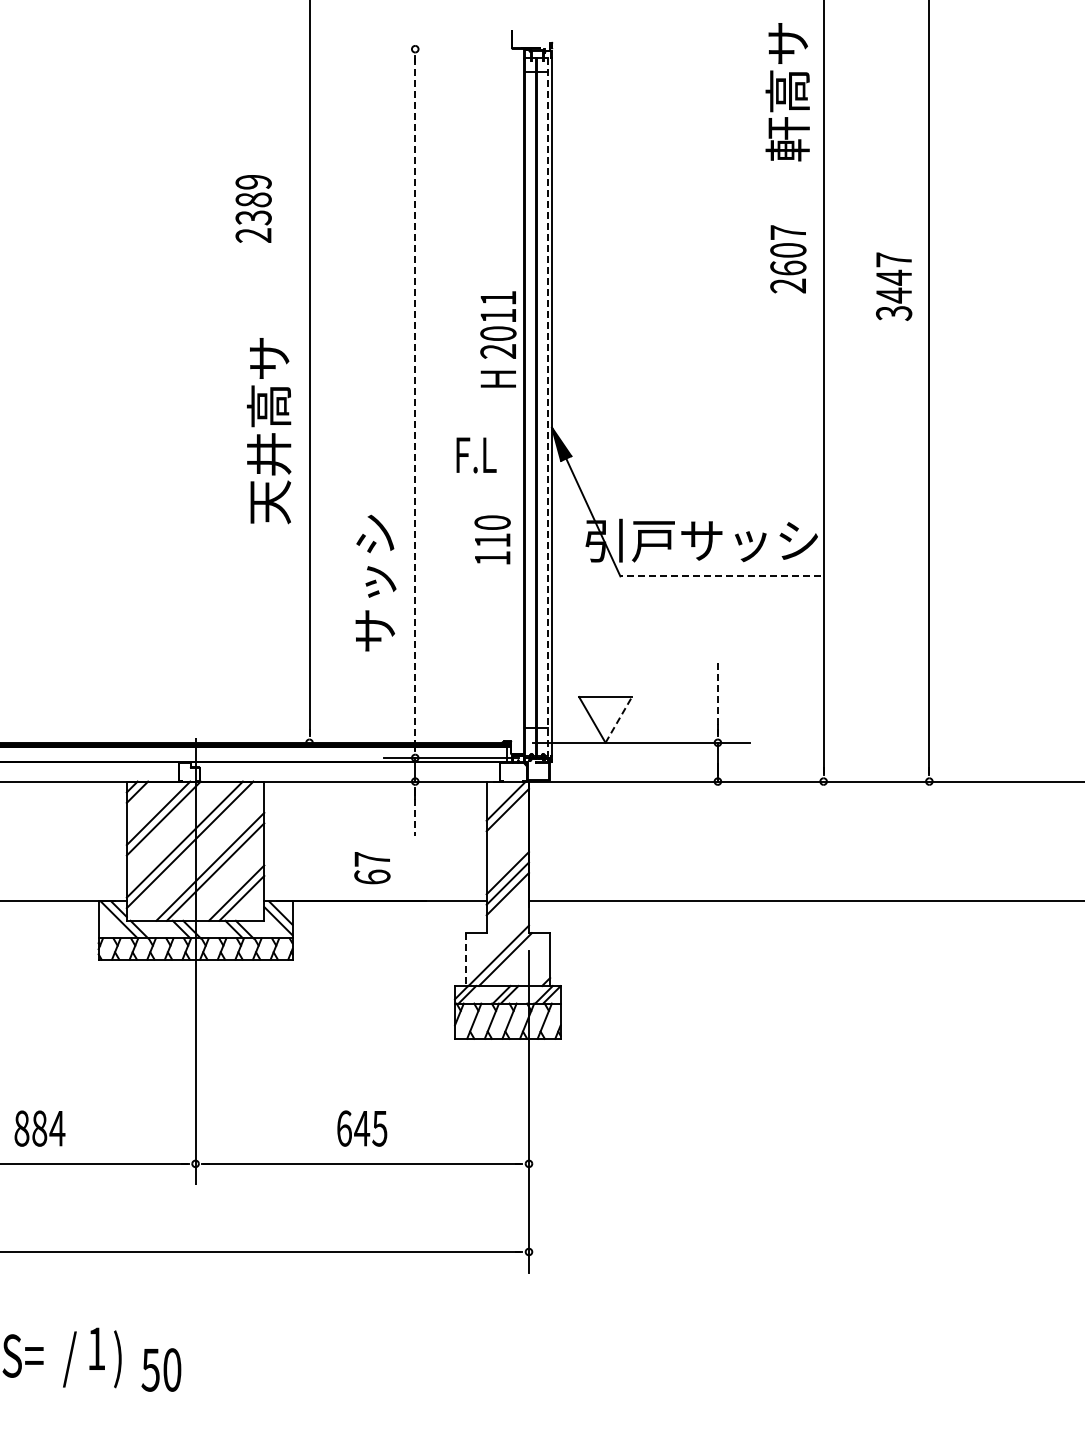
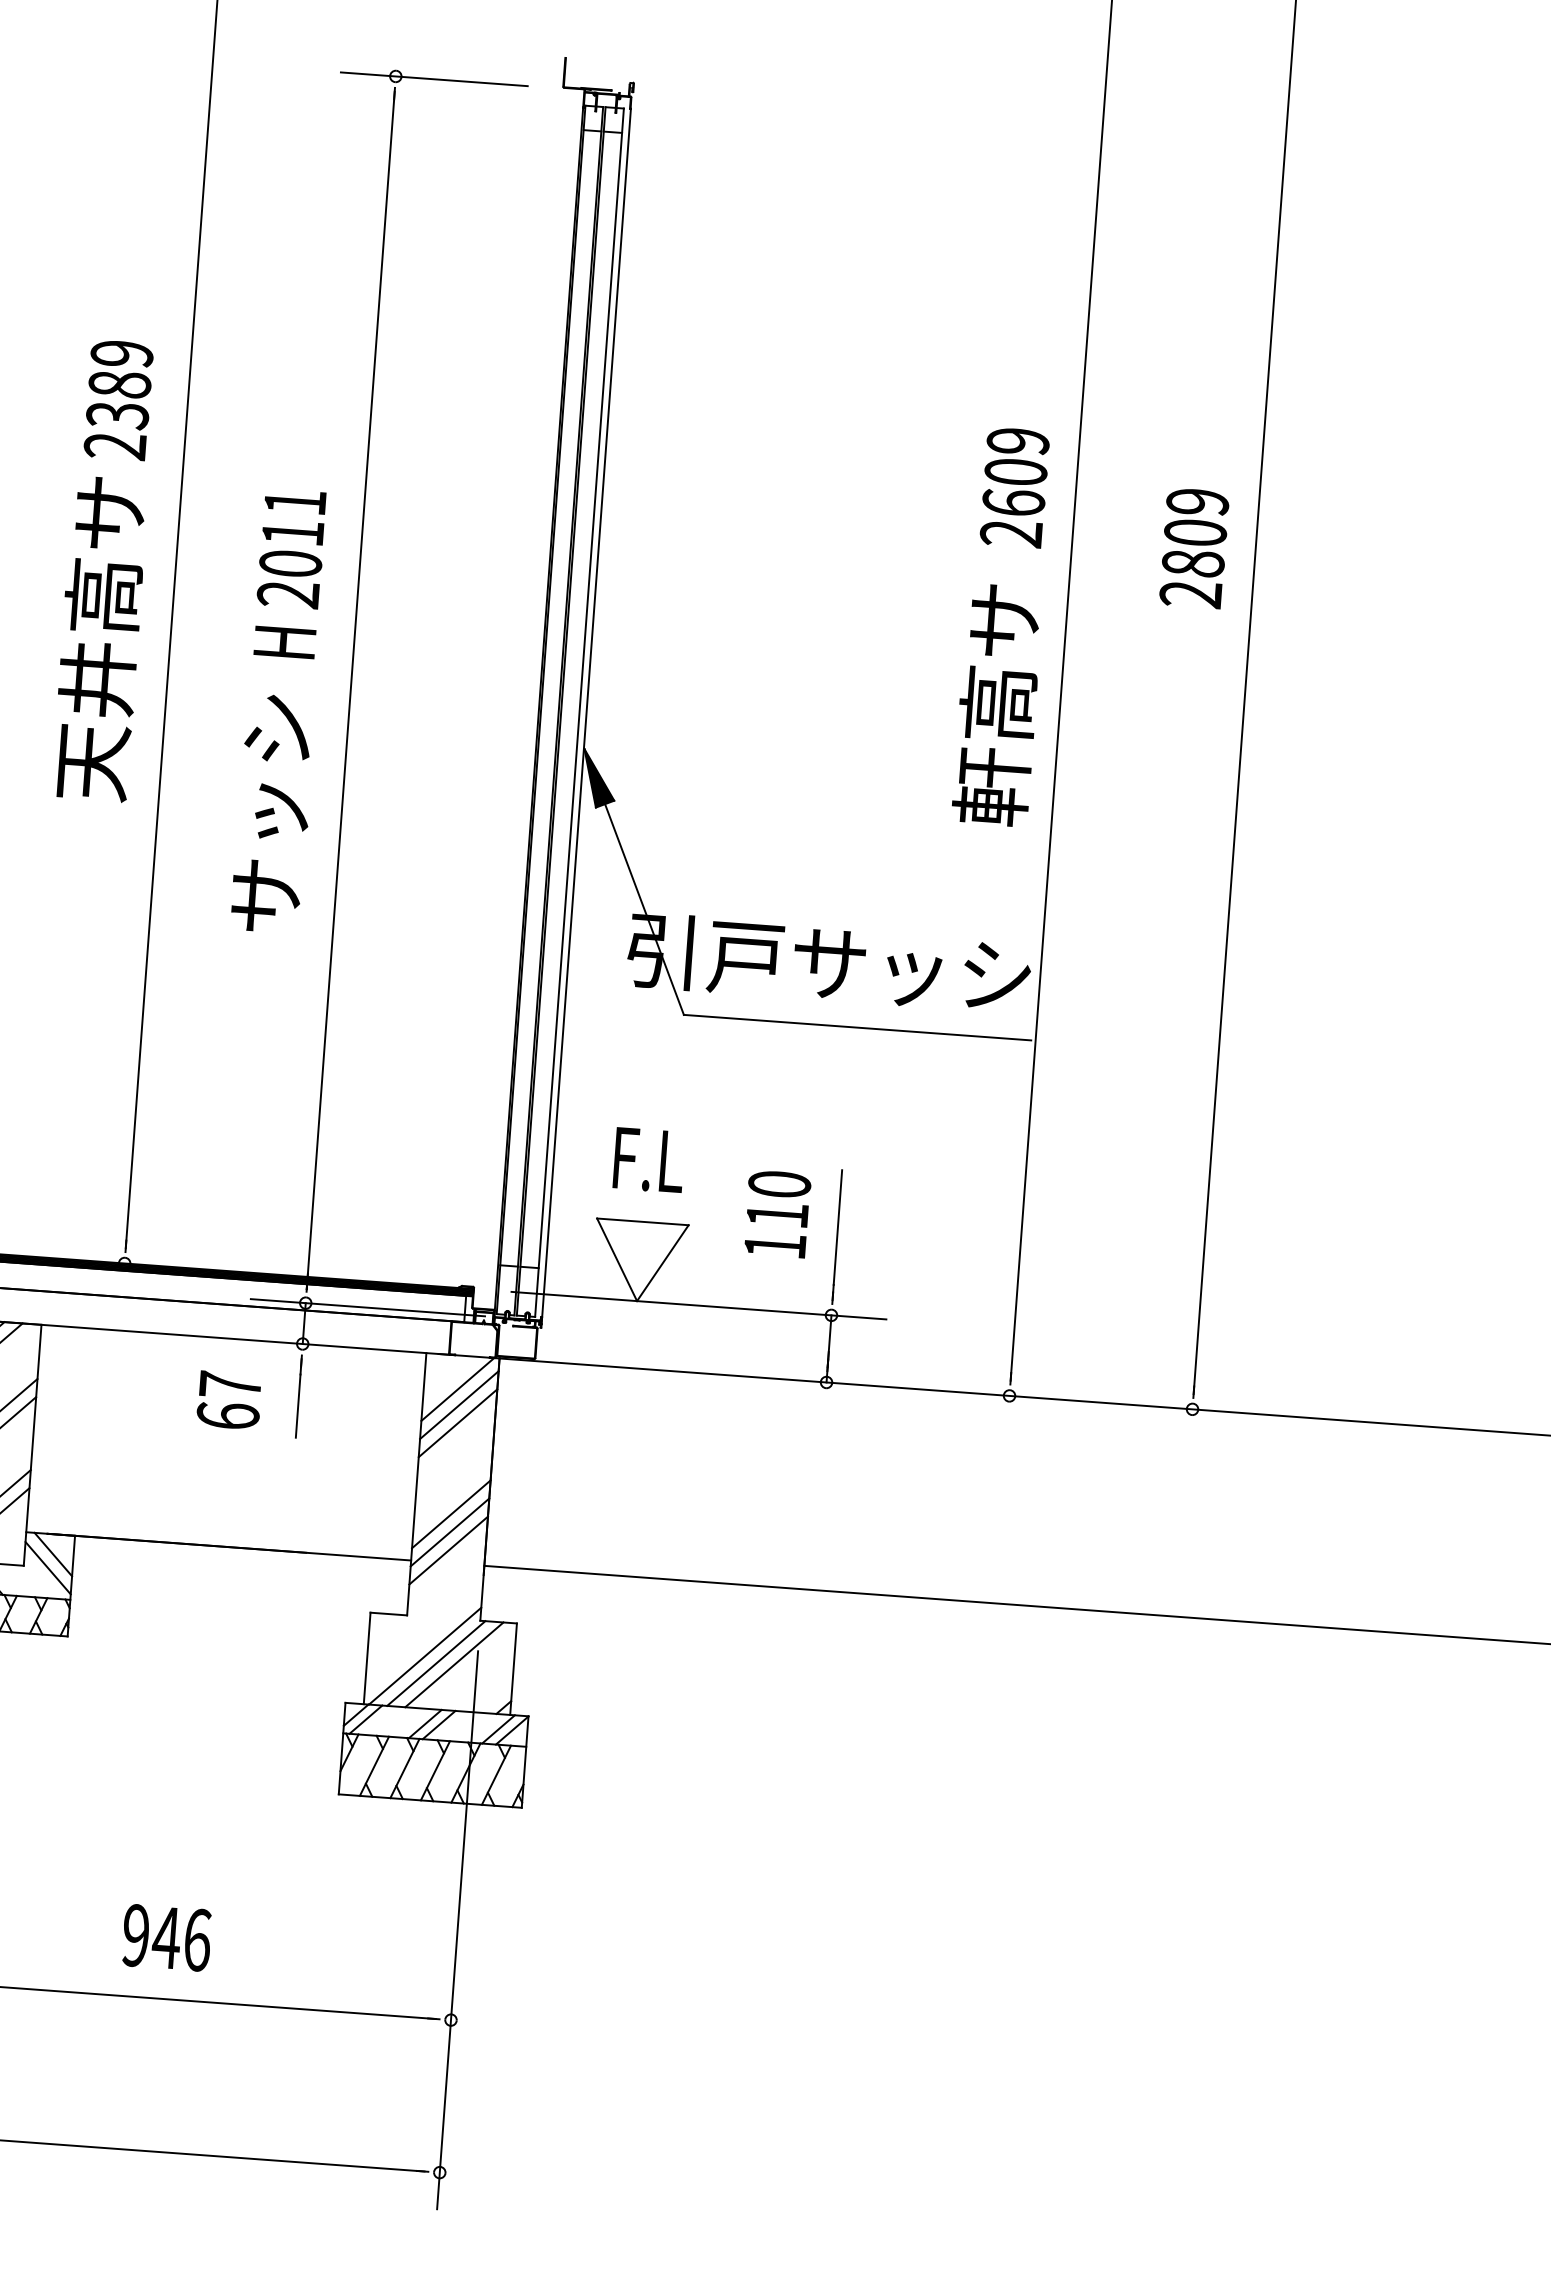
line: (437, 49) -> (434, 79), added
text: (787, 92) -> (997, 705), moved
text: (253, 208) -> (118, 399), moved
text: (788, 232) -> (1018, 441), 2607 -> 2609
text: (893, 286) -> (1193, 547), 3447 -> 2809
text: (498, 339) -> (290, 573), moved
line: (415, 403) -> (351, 689), dashed -> solid
line: (547, 407) -> (579, 713), dashed -> solid
text: (269, 431) -> (100, 639), moved
text: (476, 455) -> (649, 1160), moved
text: (492, 539) -> (777, 1213), moved
line: (720, 576) -> (857, 1027), dashed -> solid
text: (375, 582) -> (272, 812), moved
line: (717, 691) -> (837, 1226), dashed -> solid
line: (619, 719) -> (664, 1262), dashed -> solid
line: (415, 817) -> (298, 1406), dashed -> solid
line: (507, 820) -> (457, 1423), added
text: (372, 868) -> (229, 1401), moved
line: (515, 959) -> (453, 1664), added
line: (465, 960) -> (366, 1660), dashed -> solid
text: (362, 1128) -> (167, 1937), 645 -> 946

